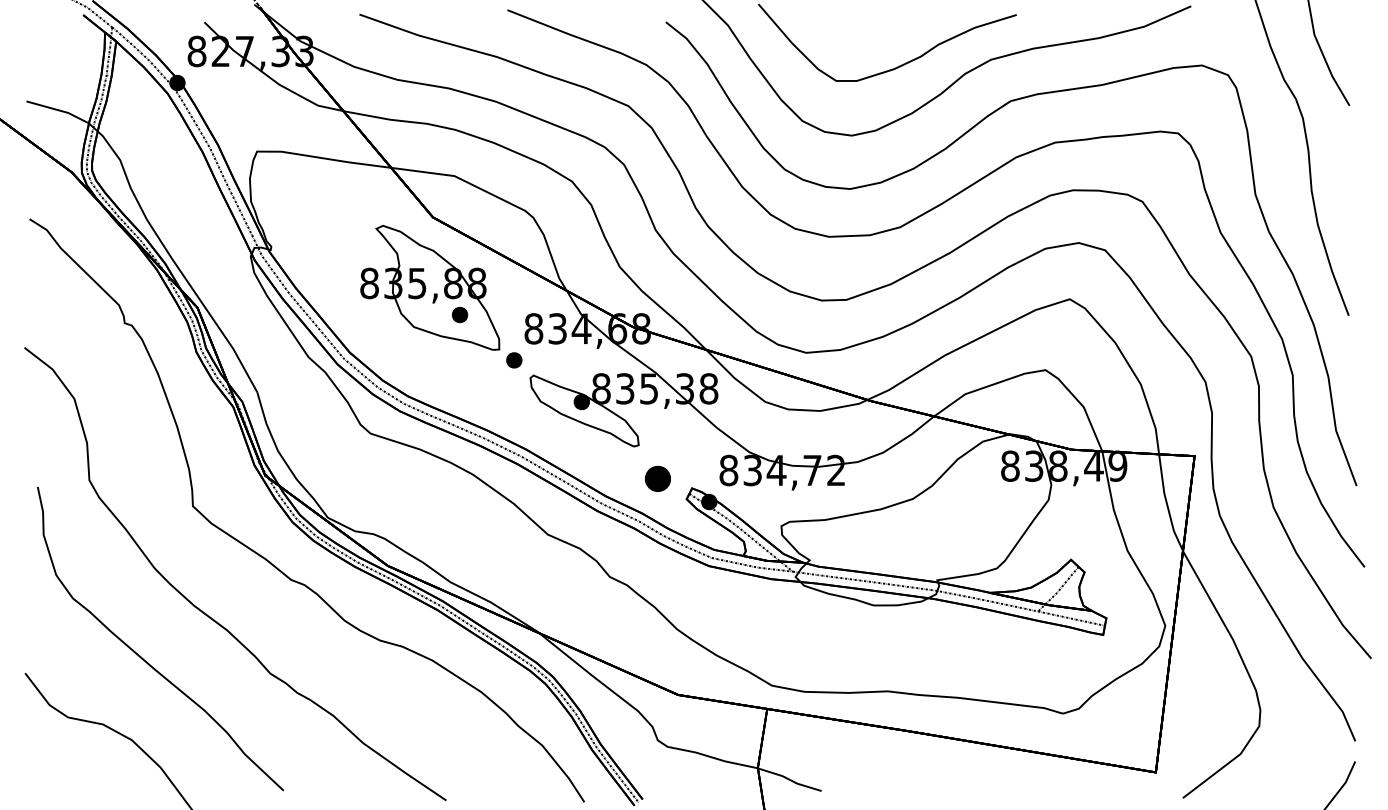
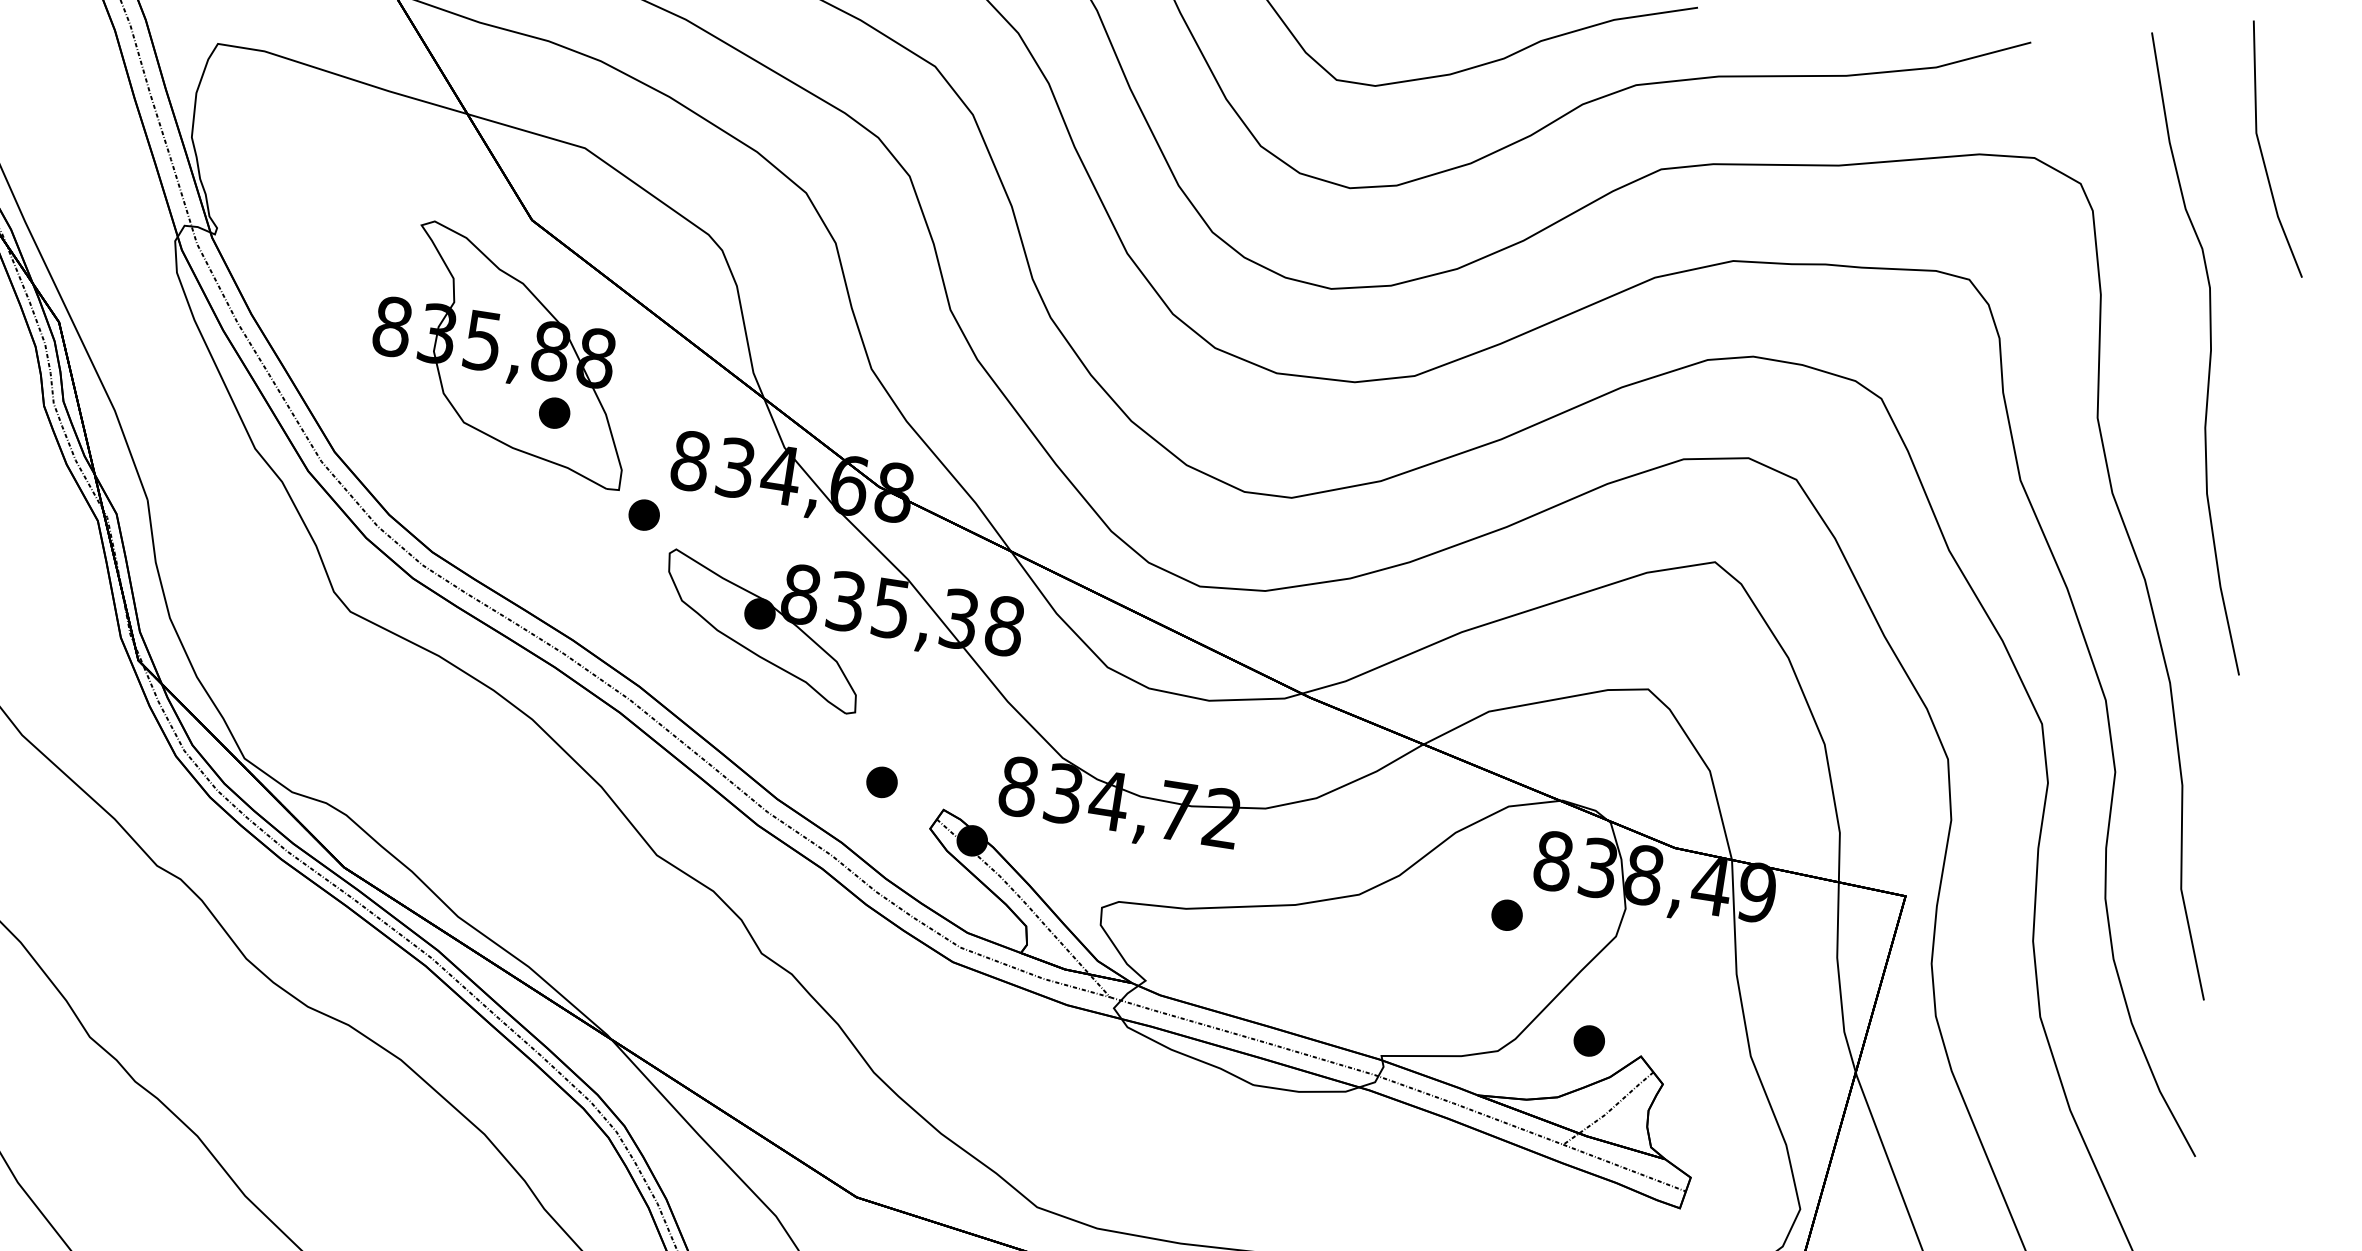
part: (658, 479) -> (882, 783), size x0.62
part: (990, 497) -> (1506, 914), added
part: (1043, 555) -> (1590, 1040), added

